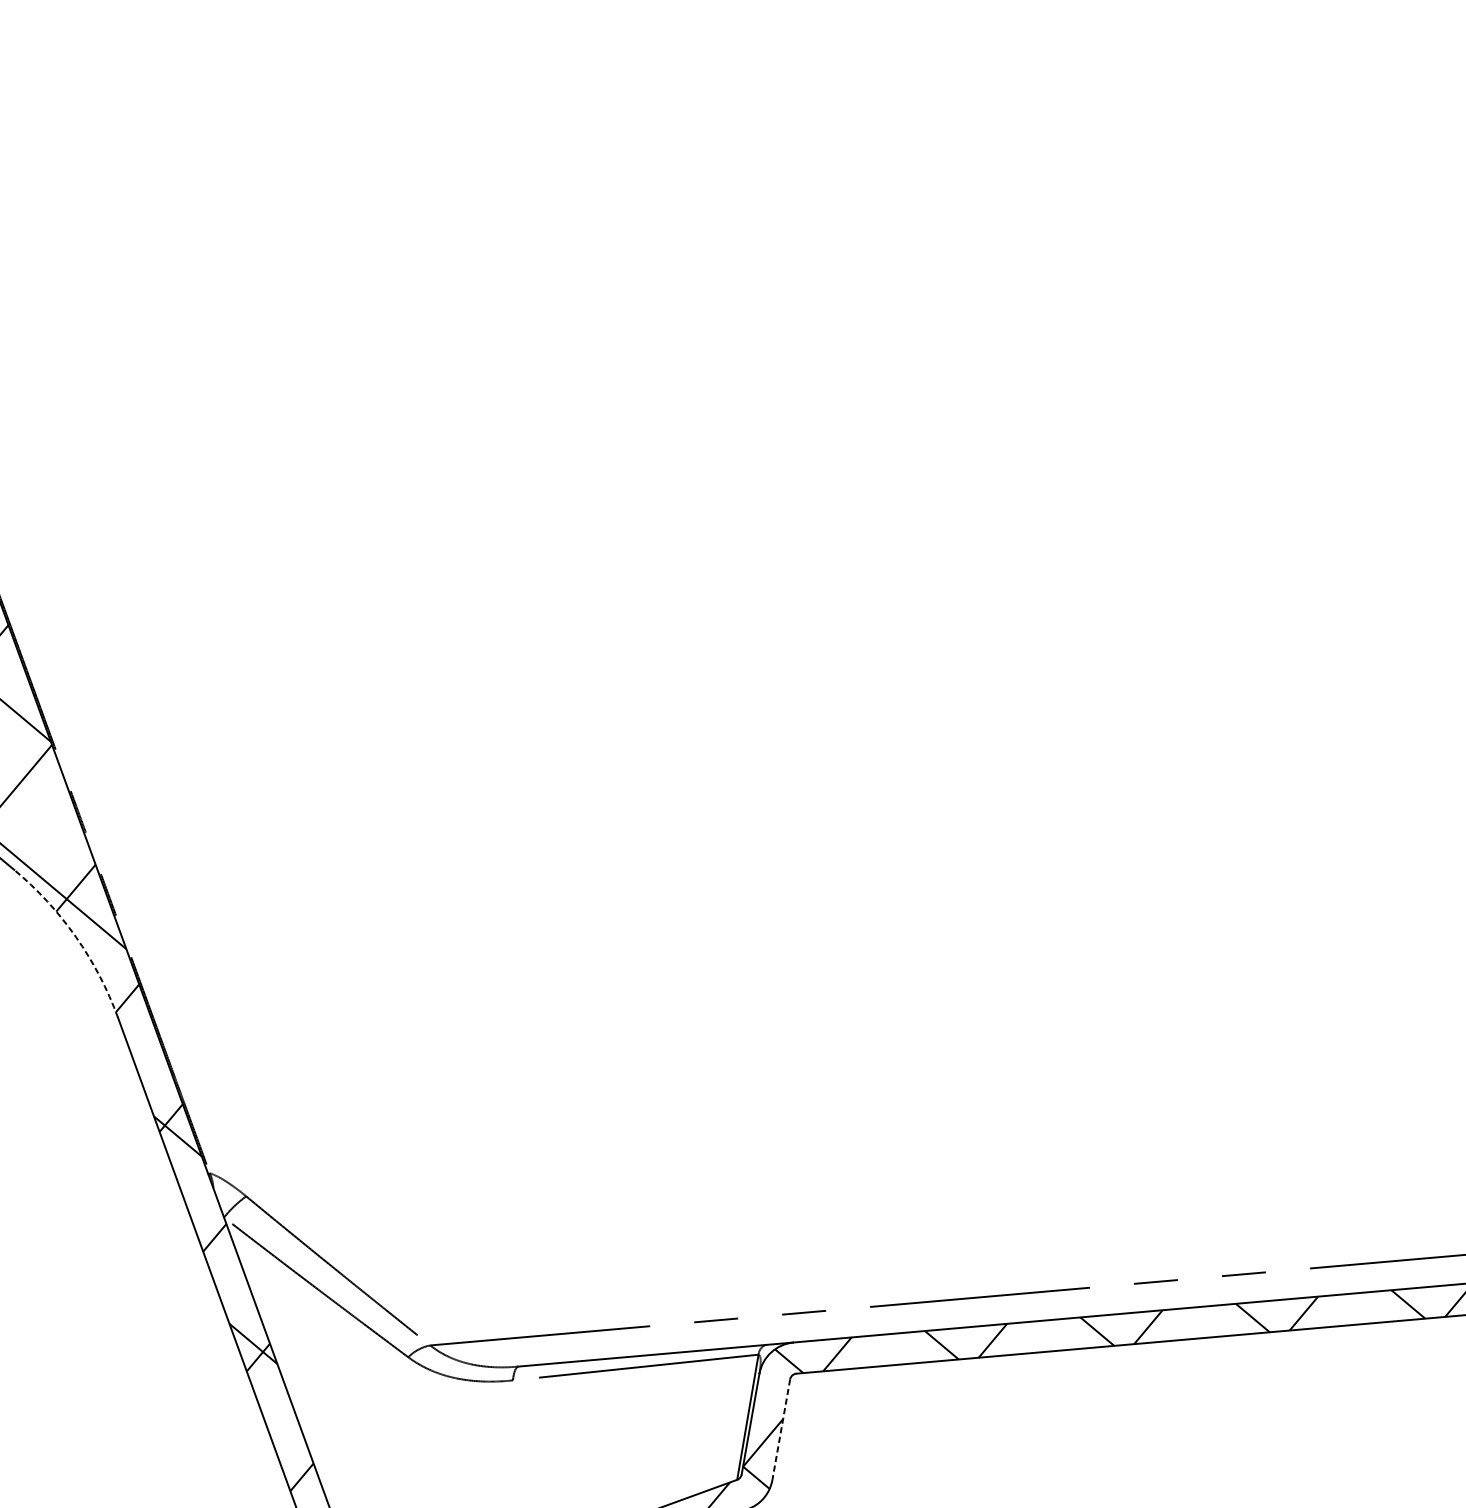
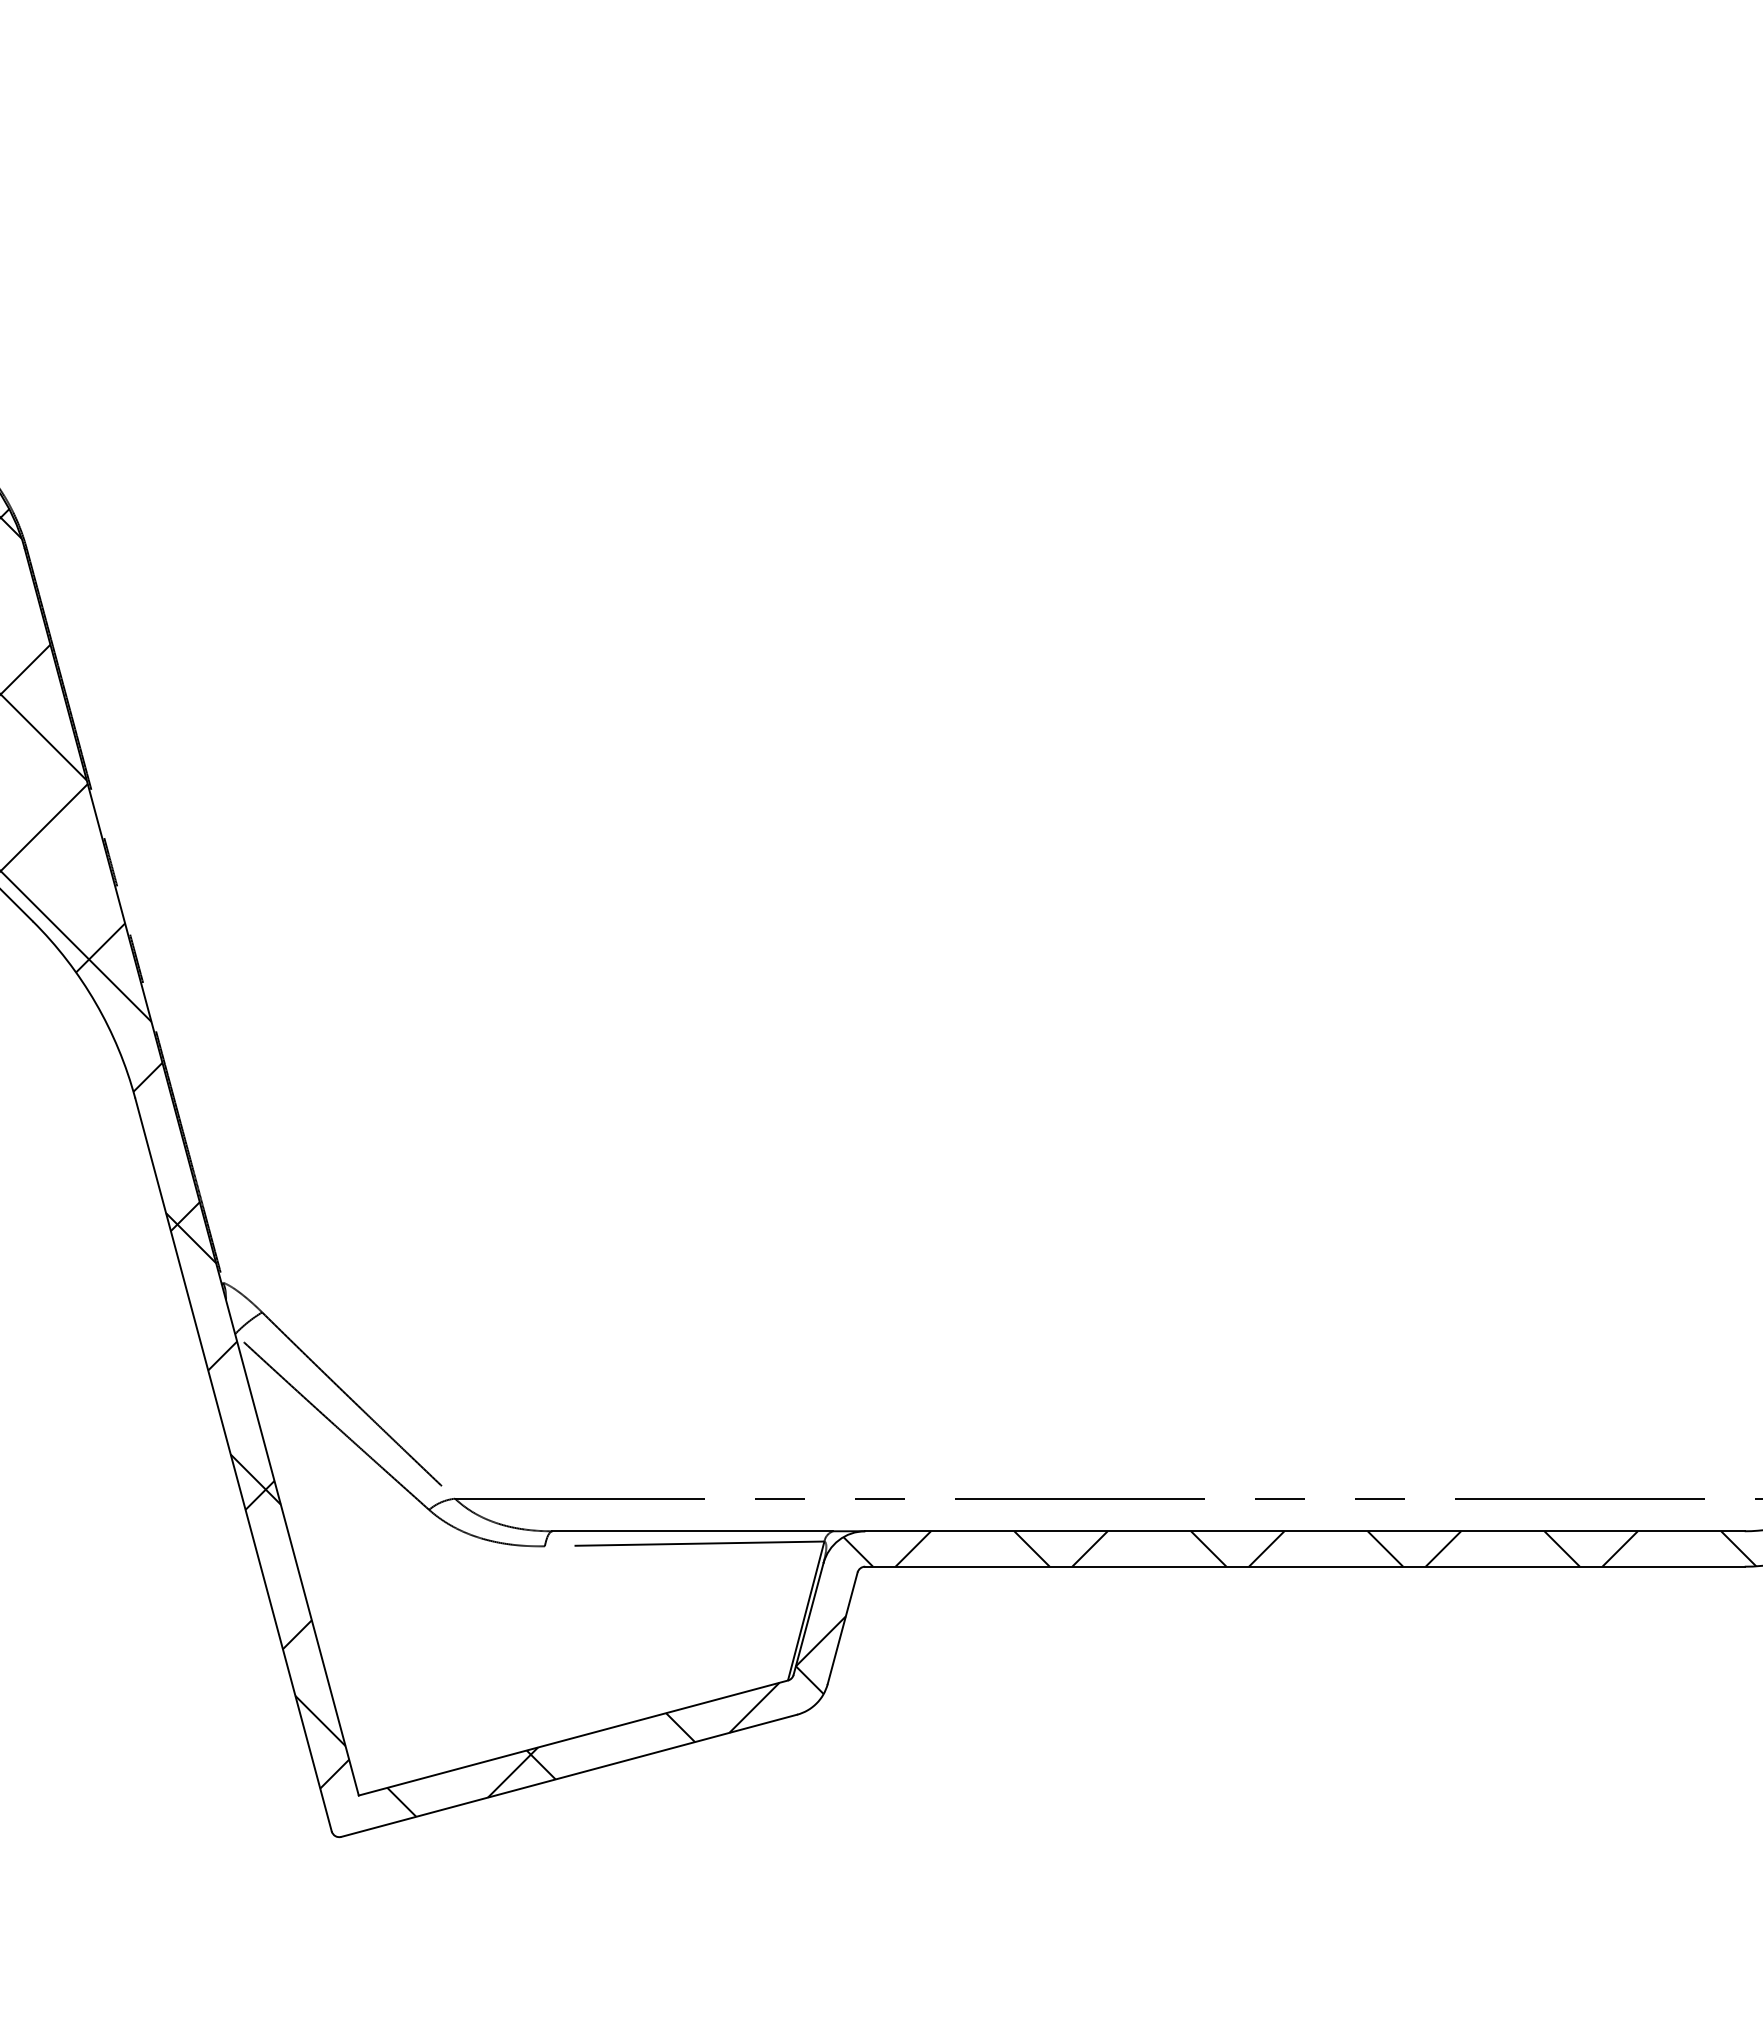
arc: (75, 937) -> (95, 1003), dashed -> solid
line: (781, 1429) -> (842, 1628), dashed -> solid

